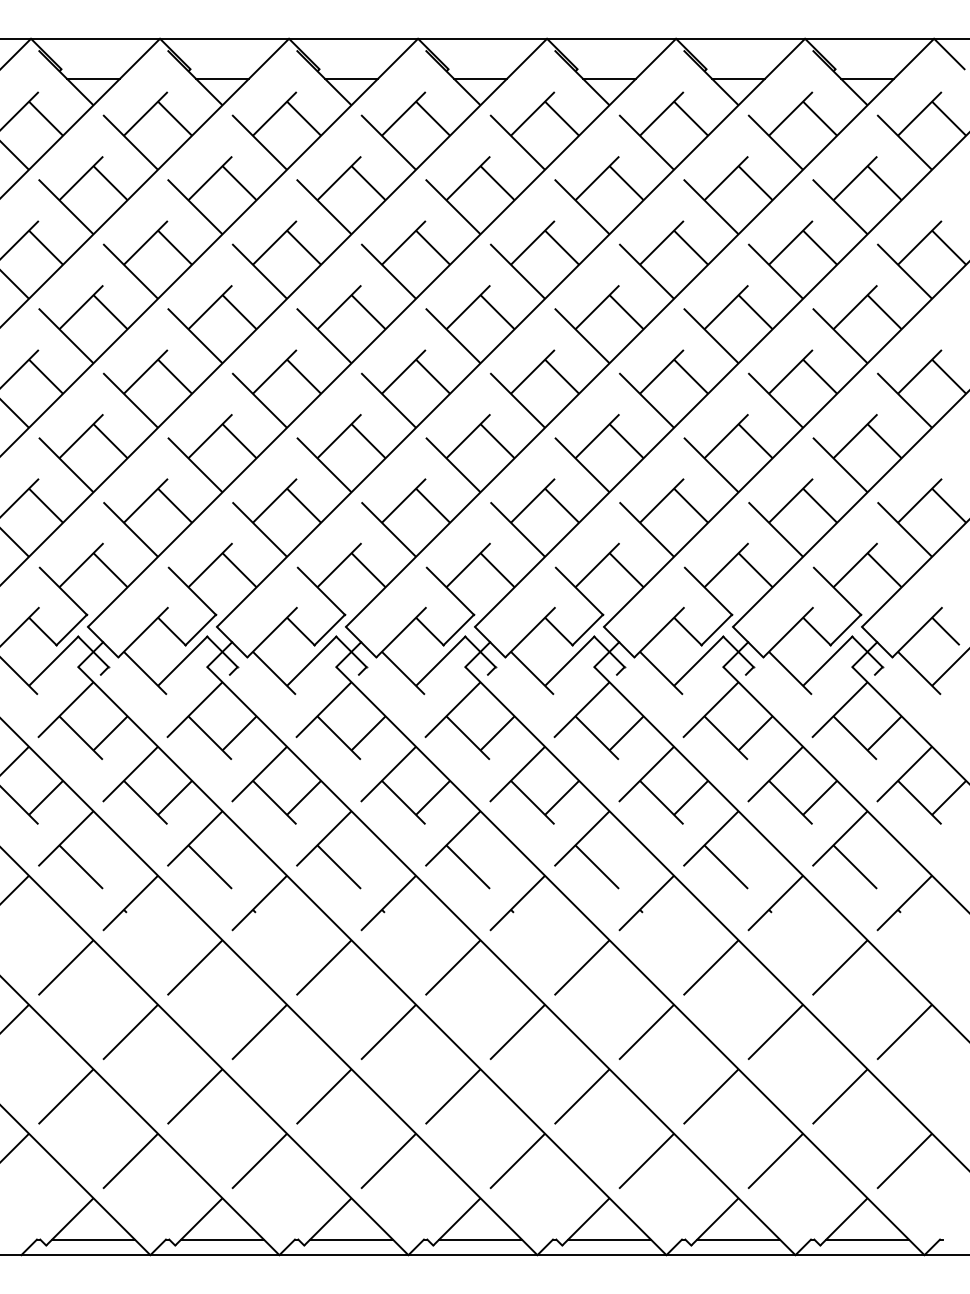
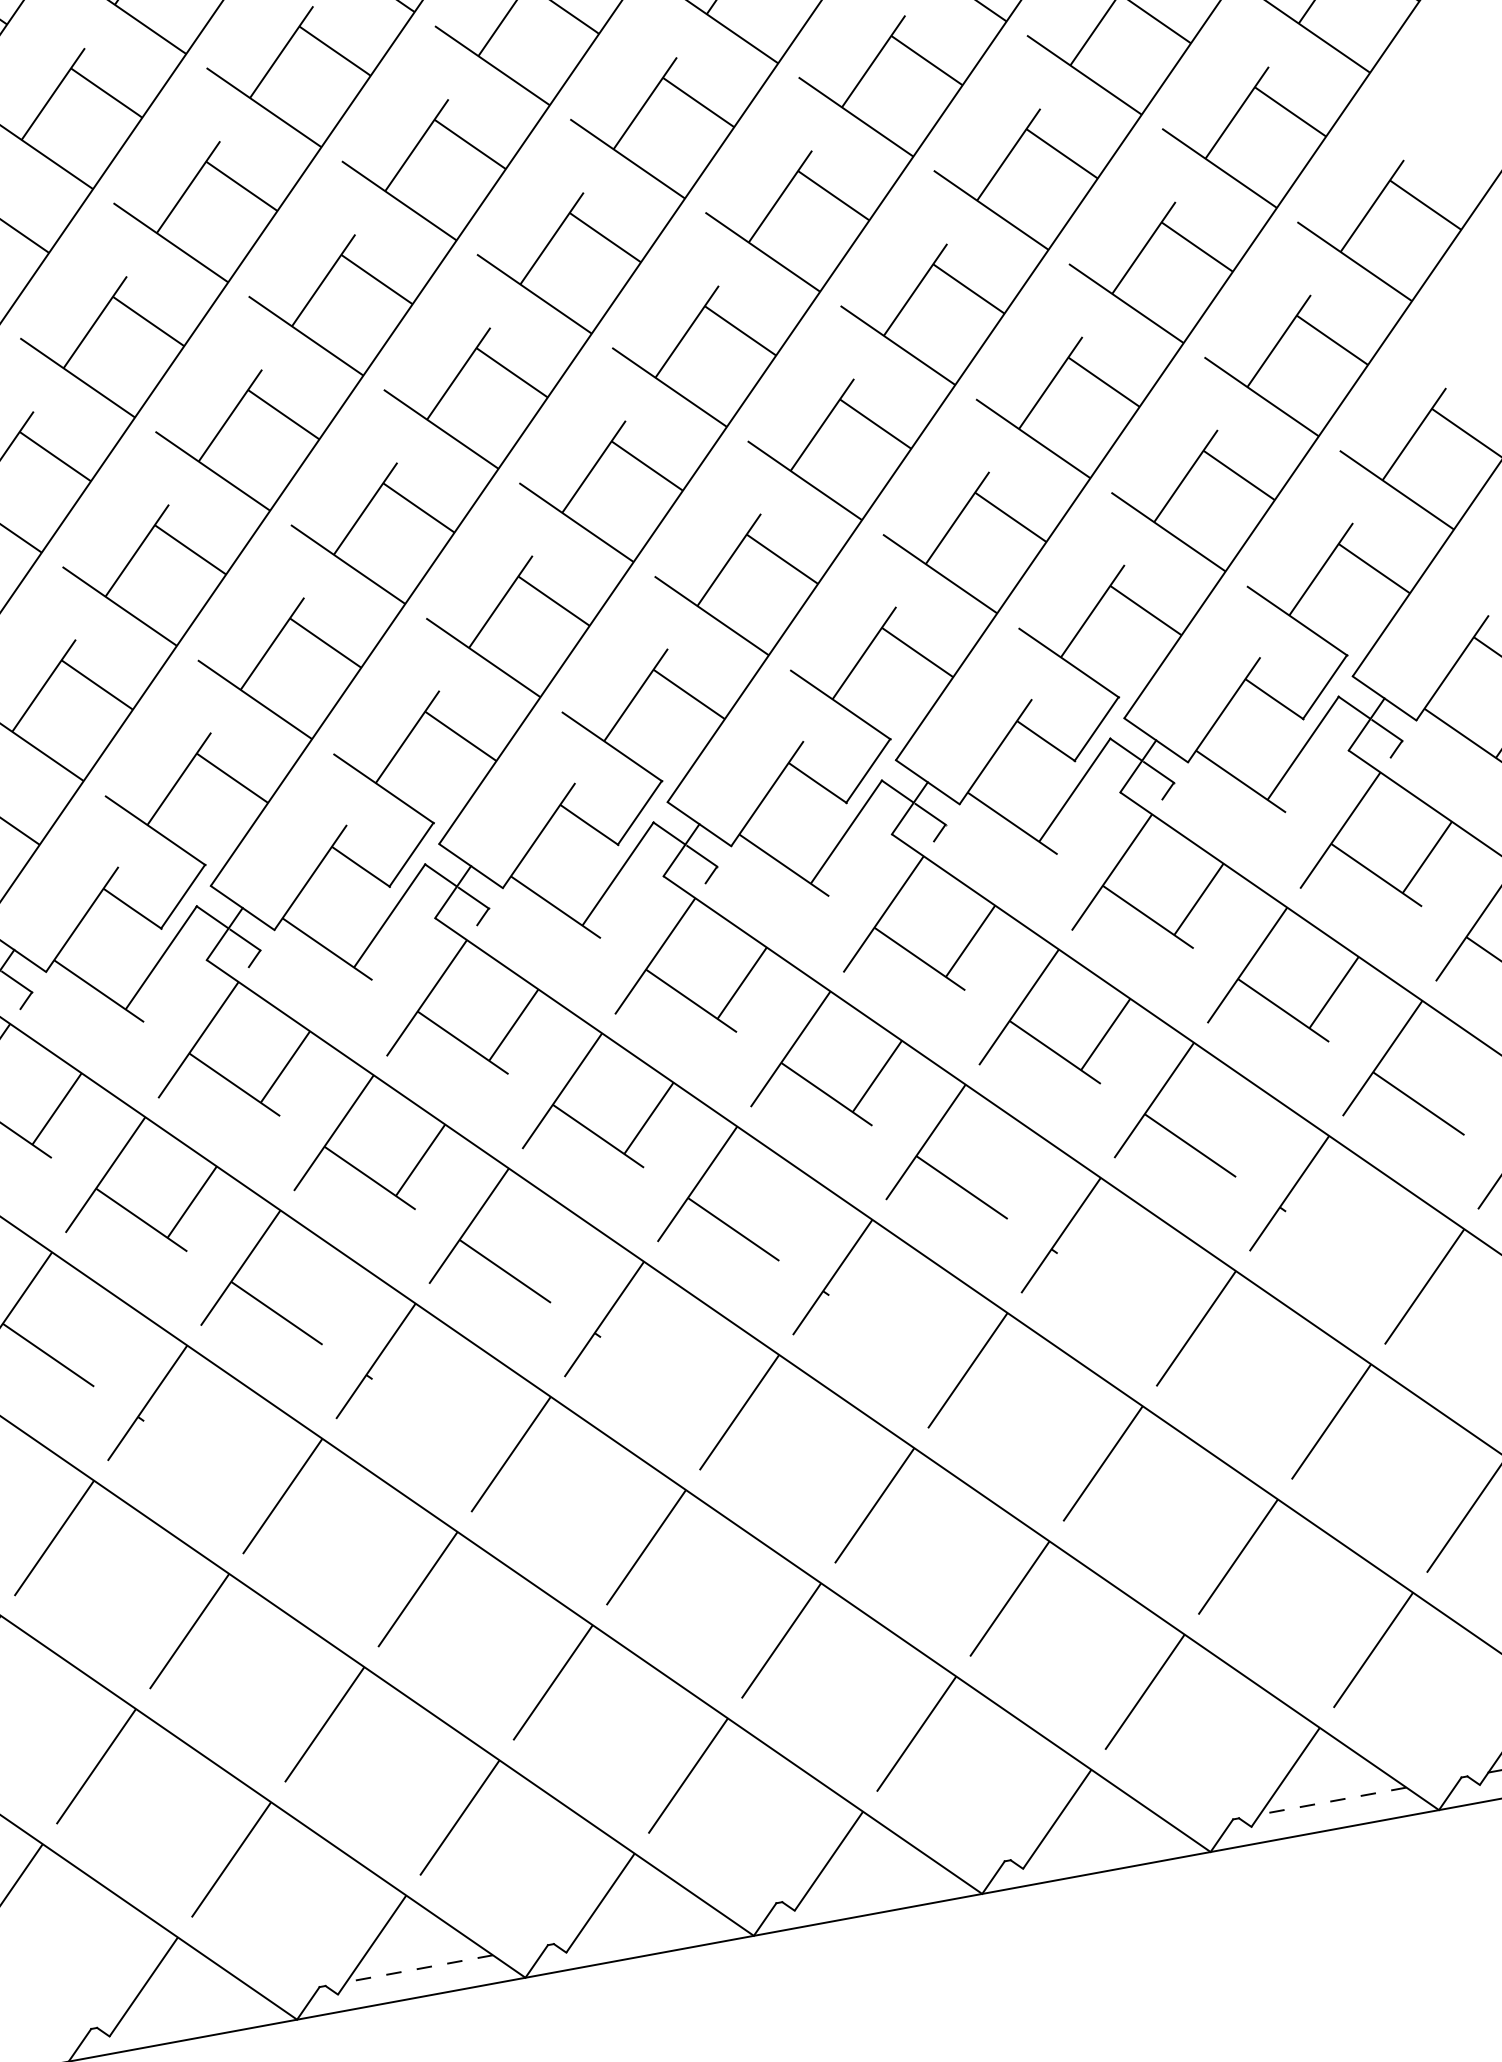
line: (93, 1239) -> (191, 2010), removed
line: (222, 1239) -> (419, 1968), solid -> dashed
line: (351, 1239) -> (647, 1926), removed
line: (480, 1239) -> (876, 1884), removed
line: (609, 1239) -> (1104, 1842), removed
line: (738, 1239) -> (1333, 1800), solid -> dashed

